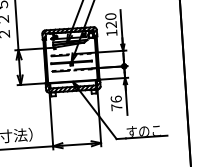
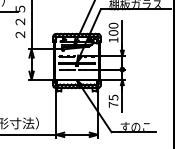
text: (111, 24) -> (113, 32), 120 -> 100
text: (116, 99) -> (113, 97), 76 -> 75

